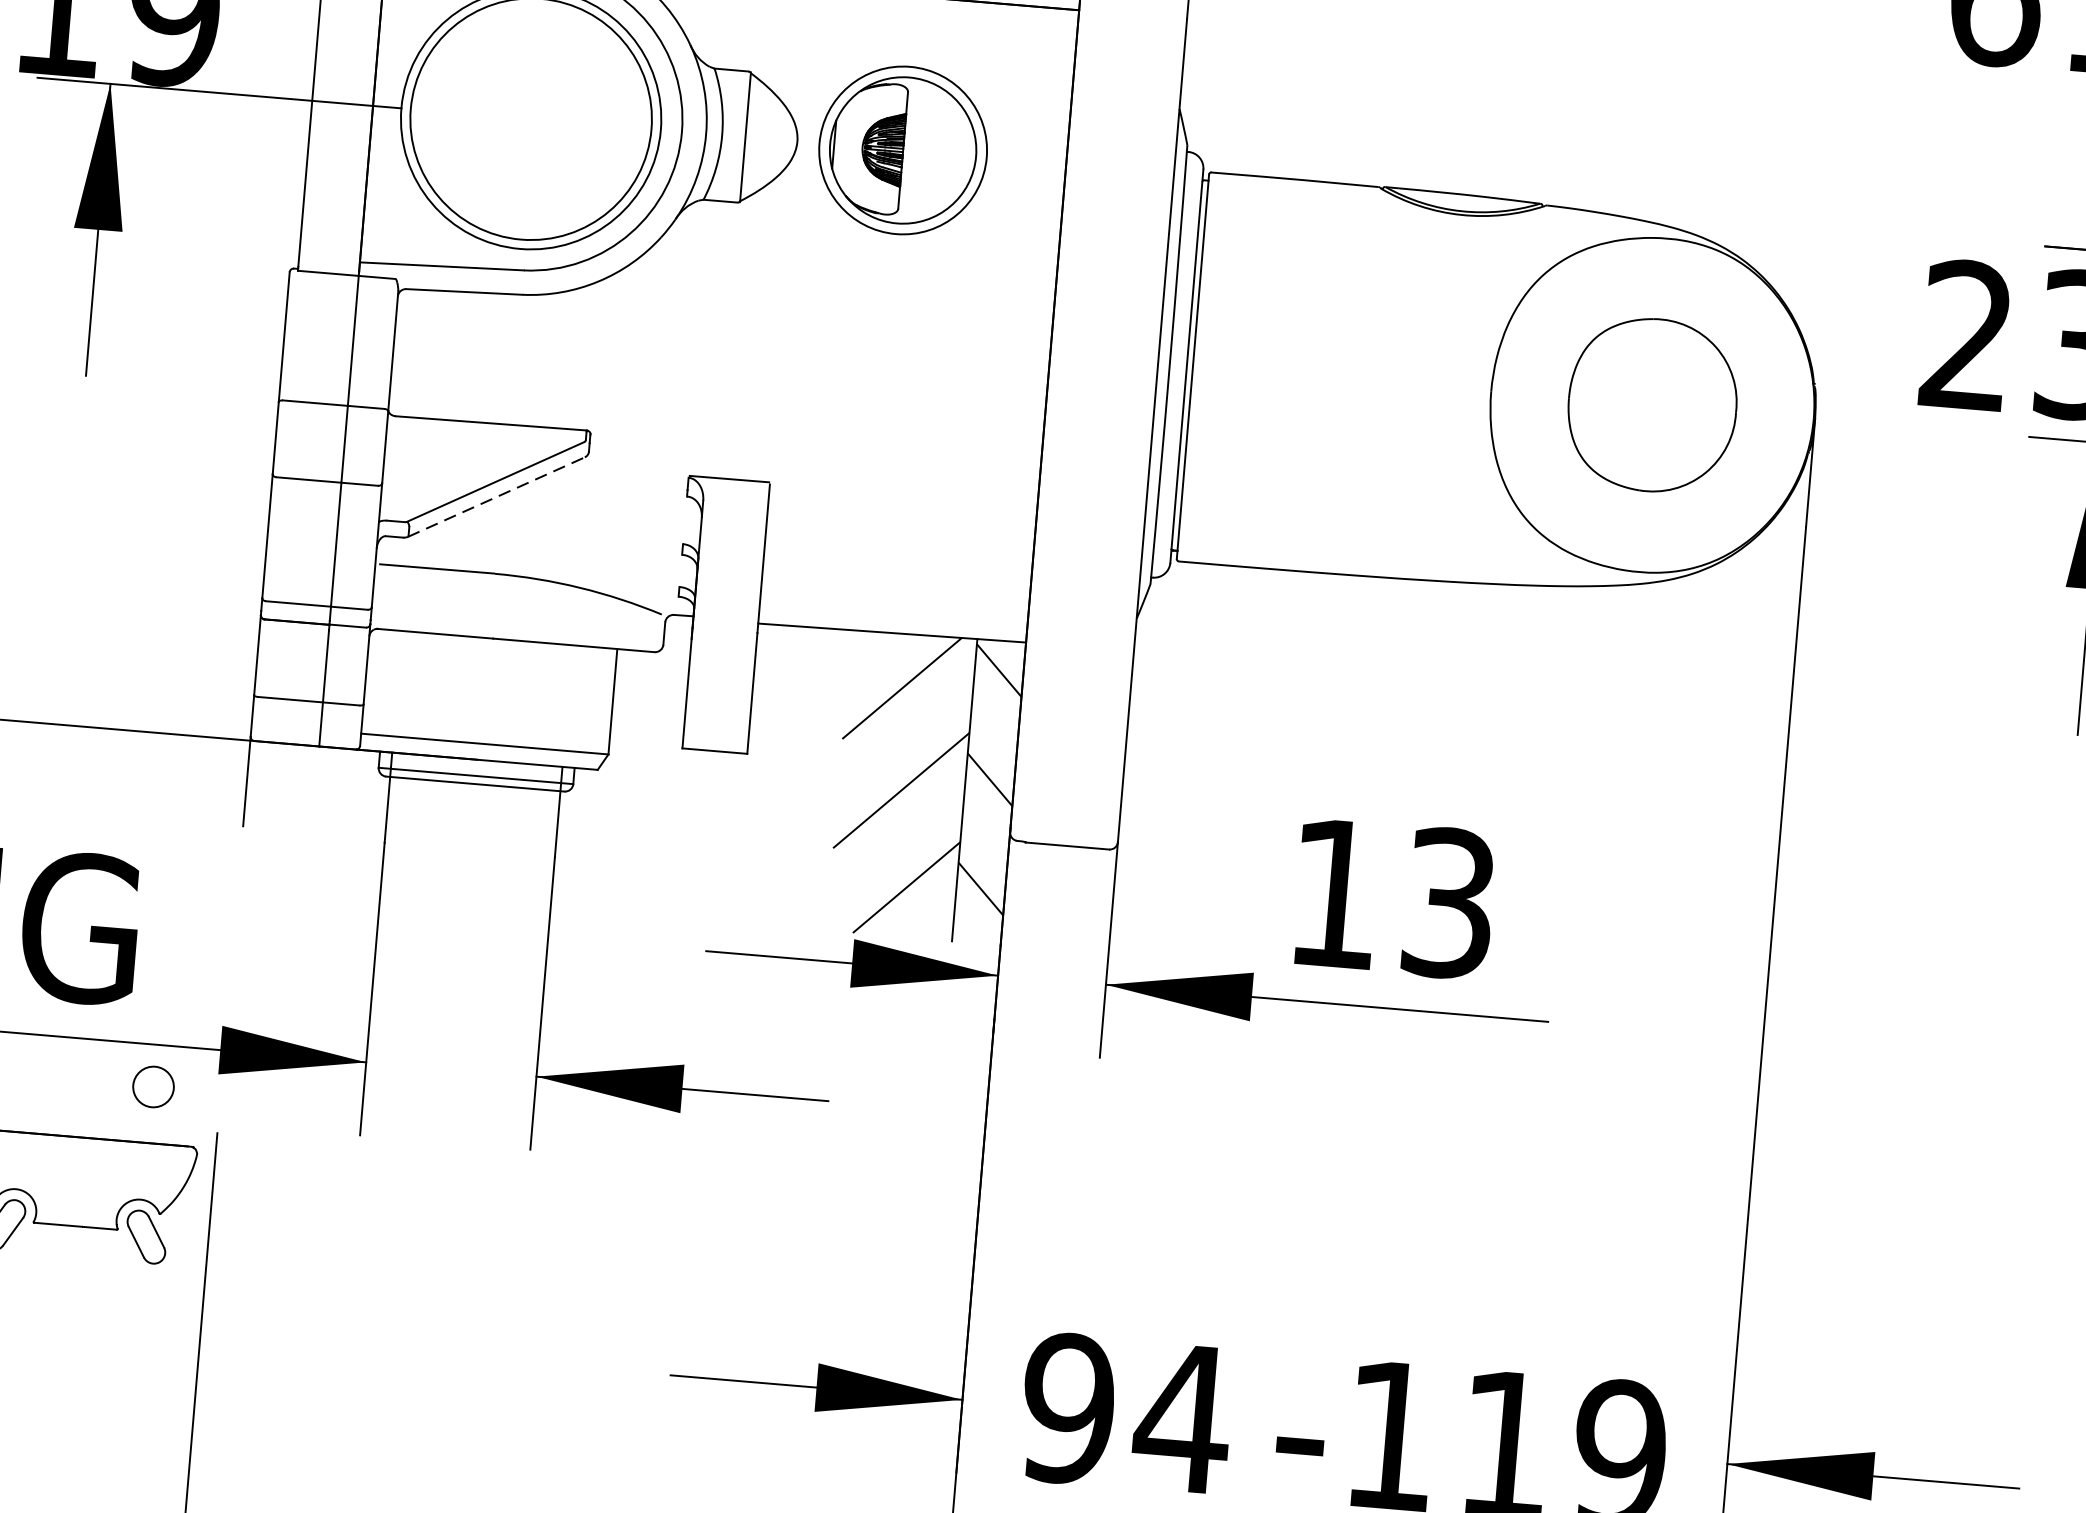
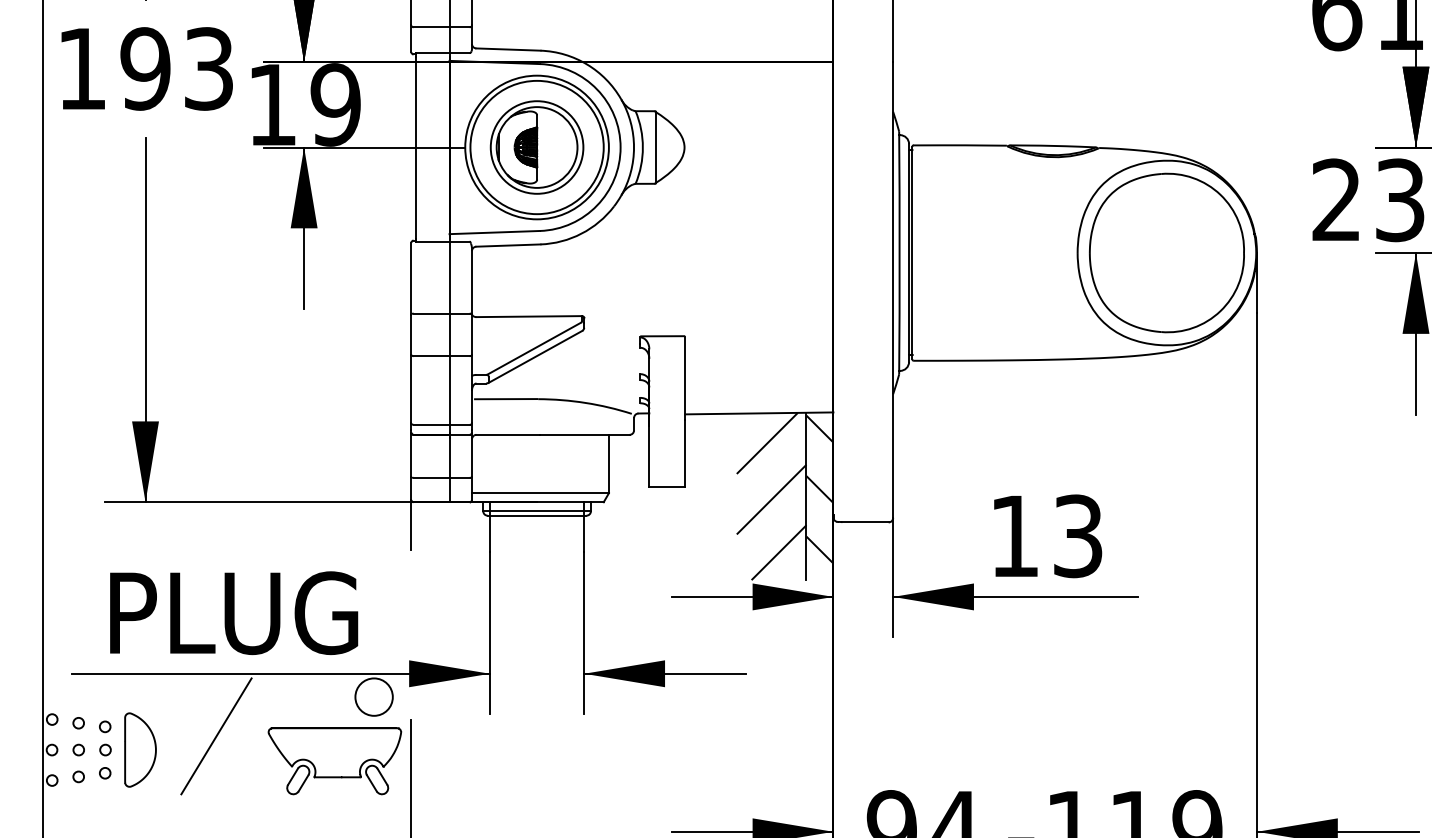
part: (902, 150) -> (536, 147), moved
part: (1651, 404) -> (1166, 252), size x1.67
line: (496, 496) -> (535, 356), dashed -> solid
circle: (152, 1085) -> (373, 696), size x1.67

